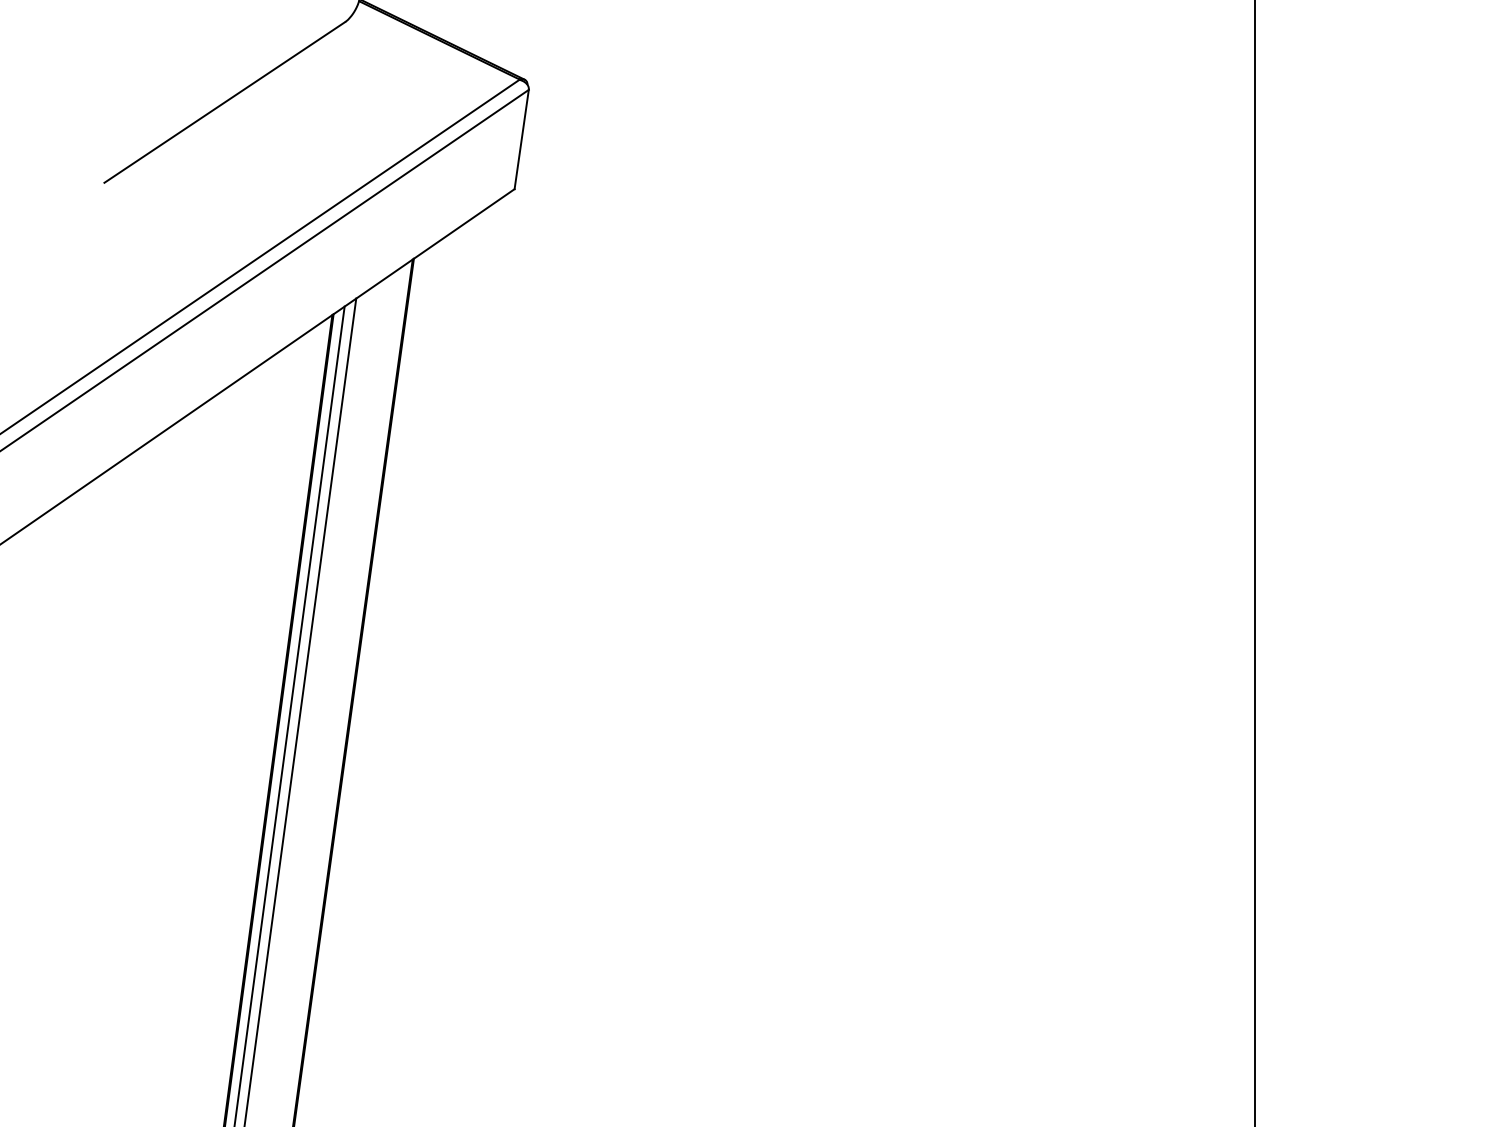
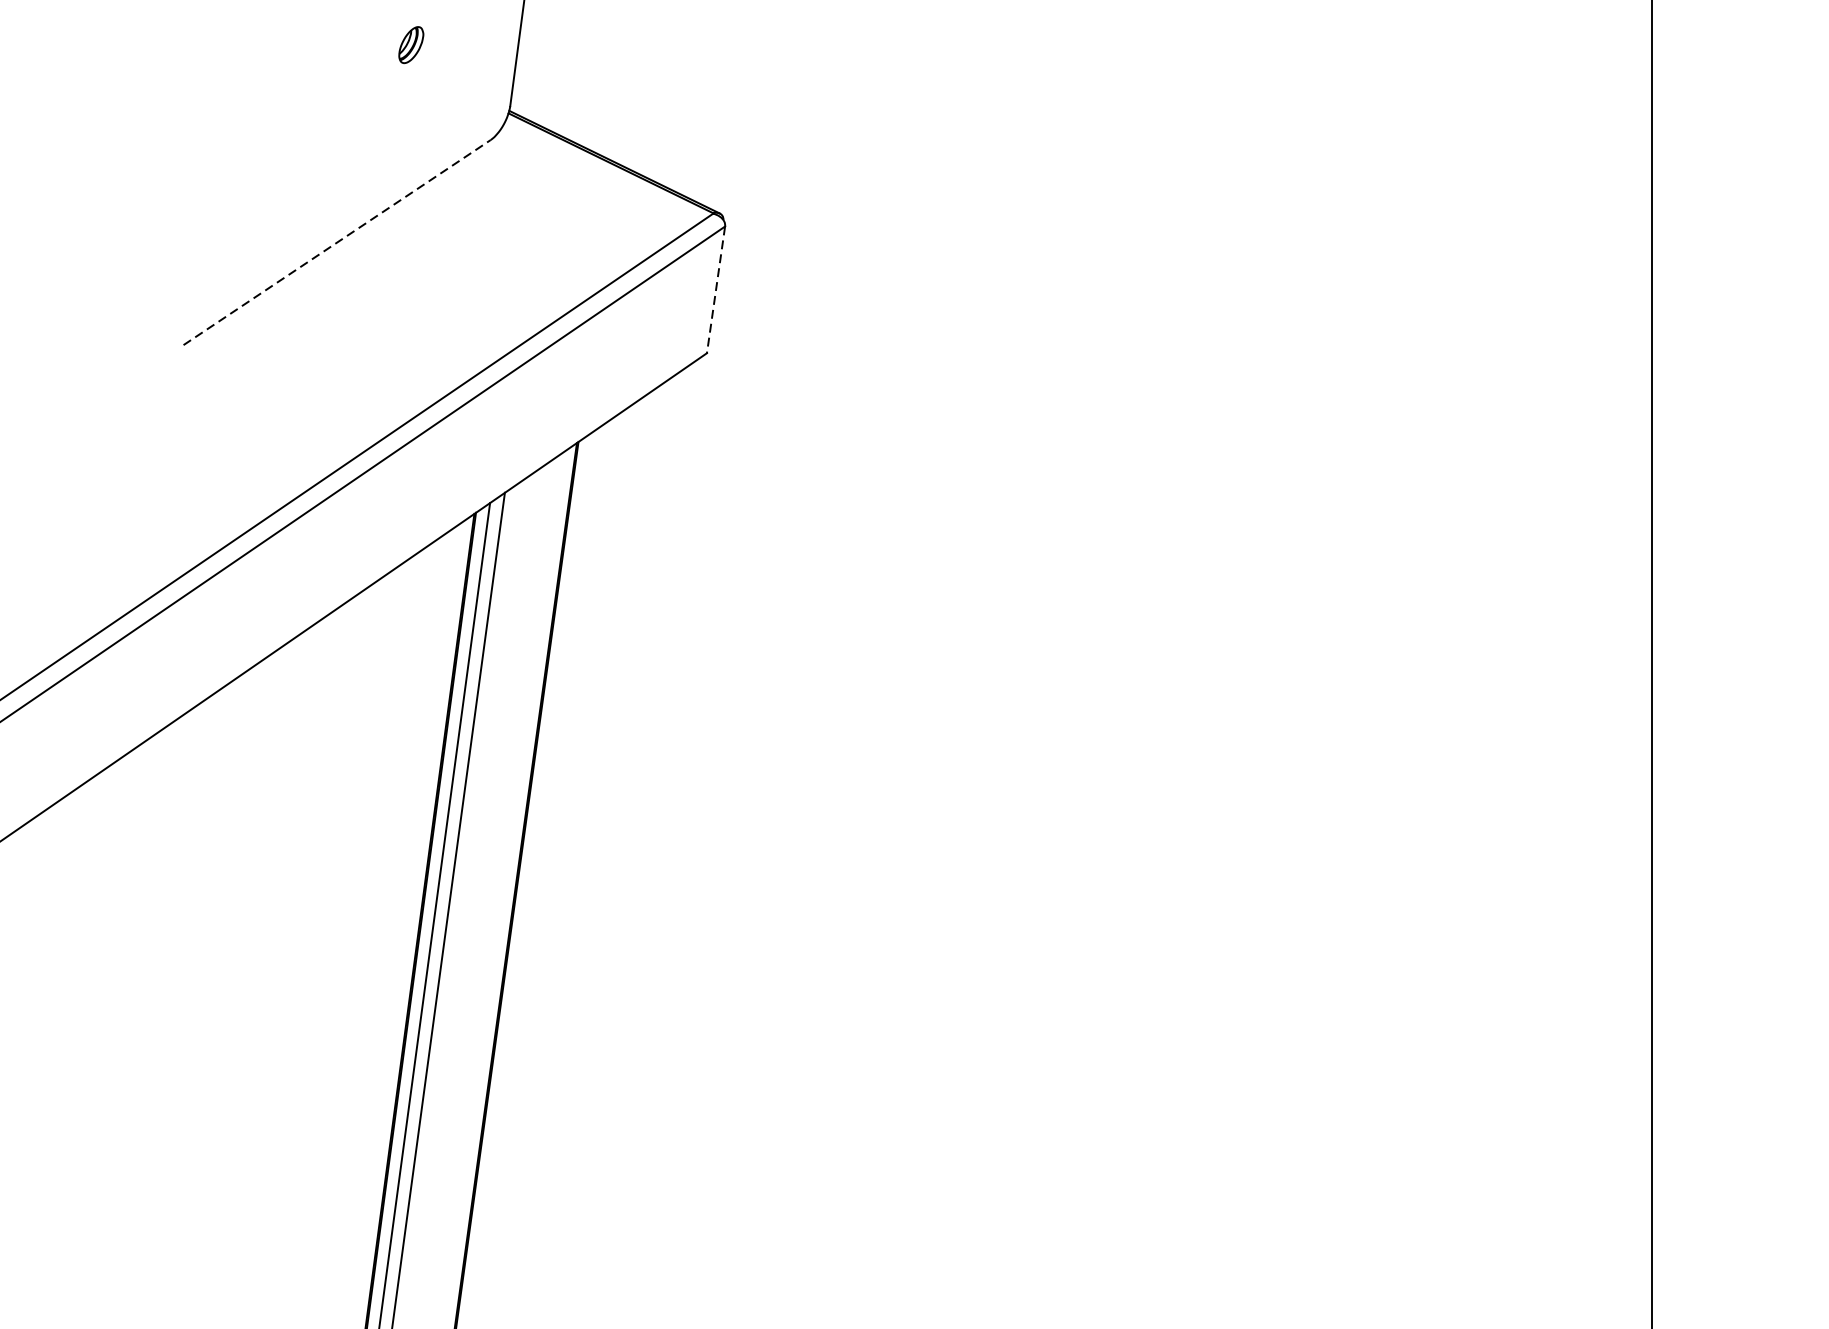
line: (224, 102) -> (336, 242), solid -> dashed
line: (521, 140) -> (715, 291), solid -> dashed

